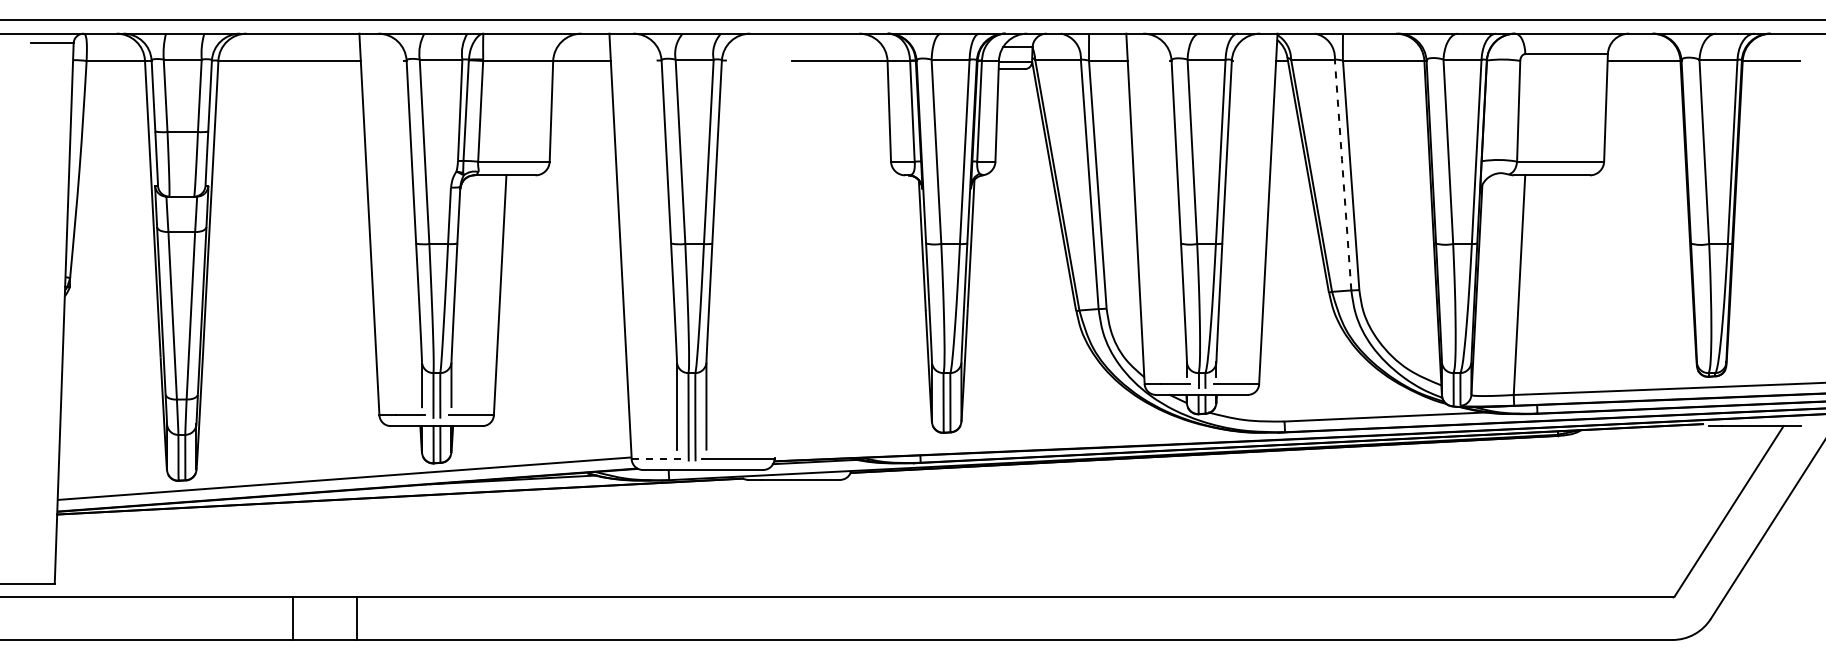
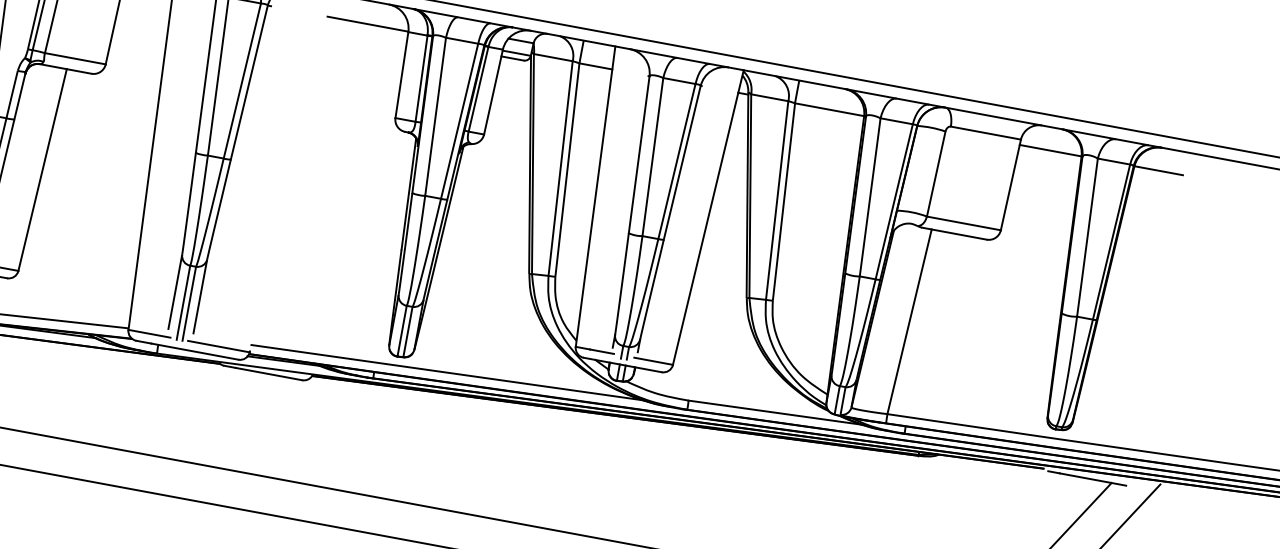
line: (1343, 174) -> (777, 200), dashed -> solid
line: (1004, 440) -> (447, 372), added
line: (656, 459) -> (149, 334), dashed -> solid

